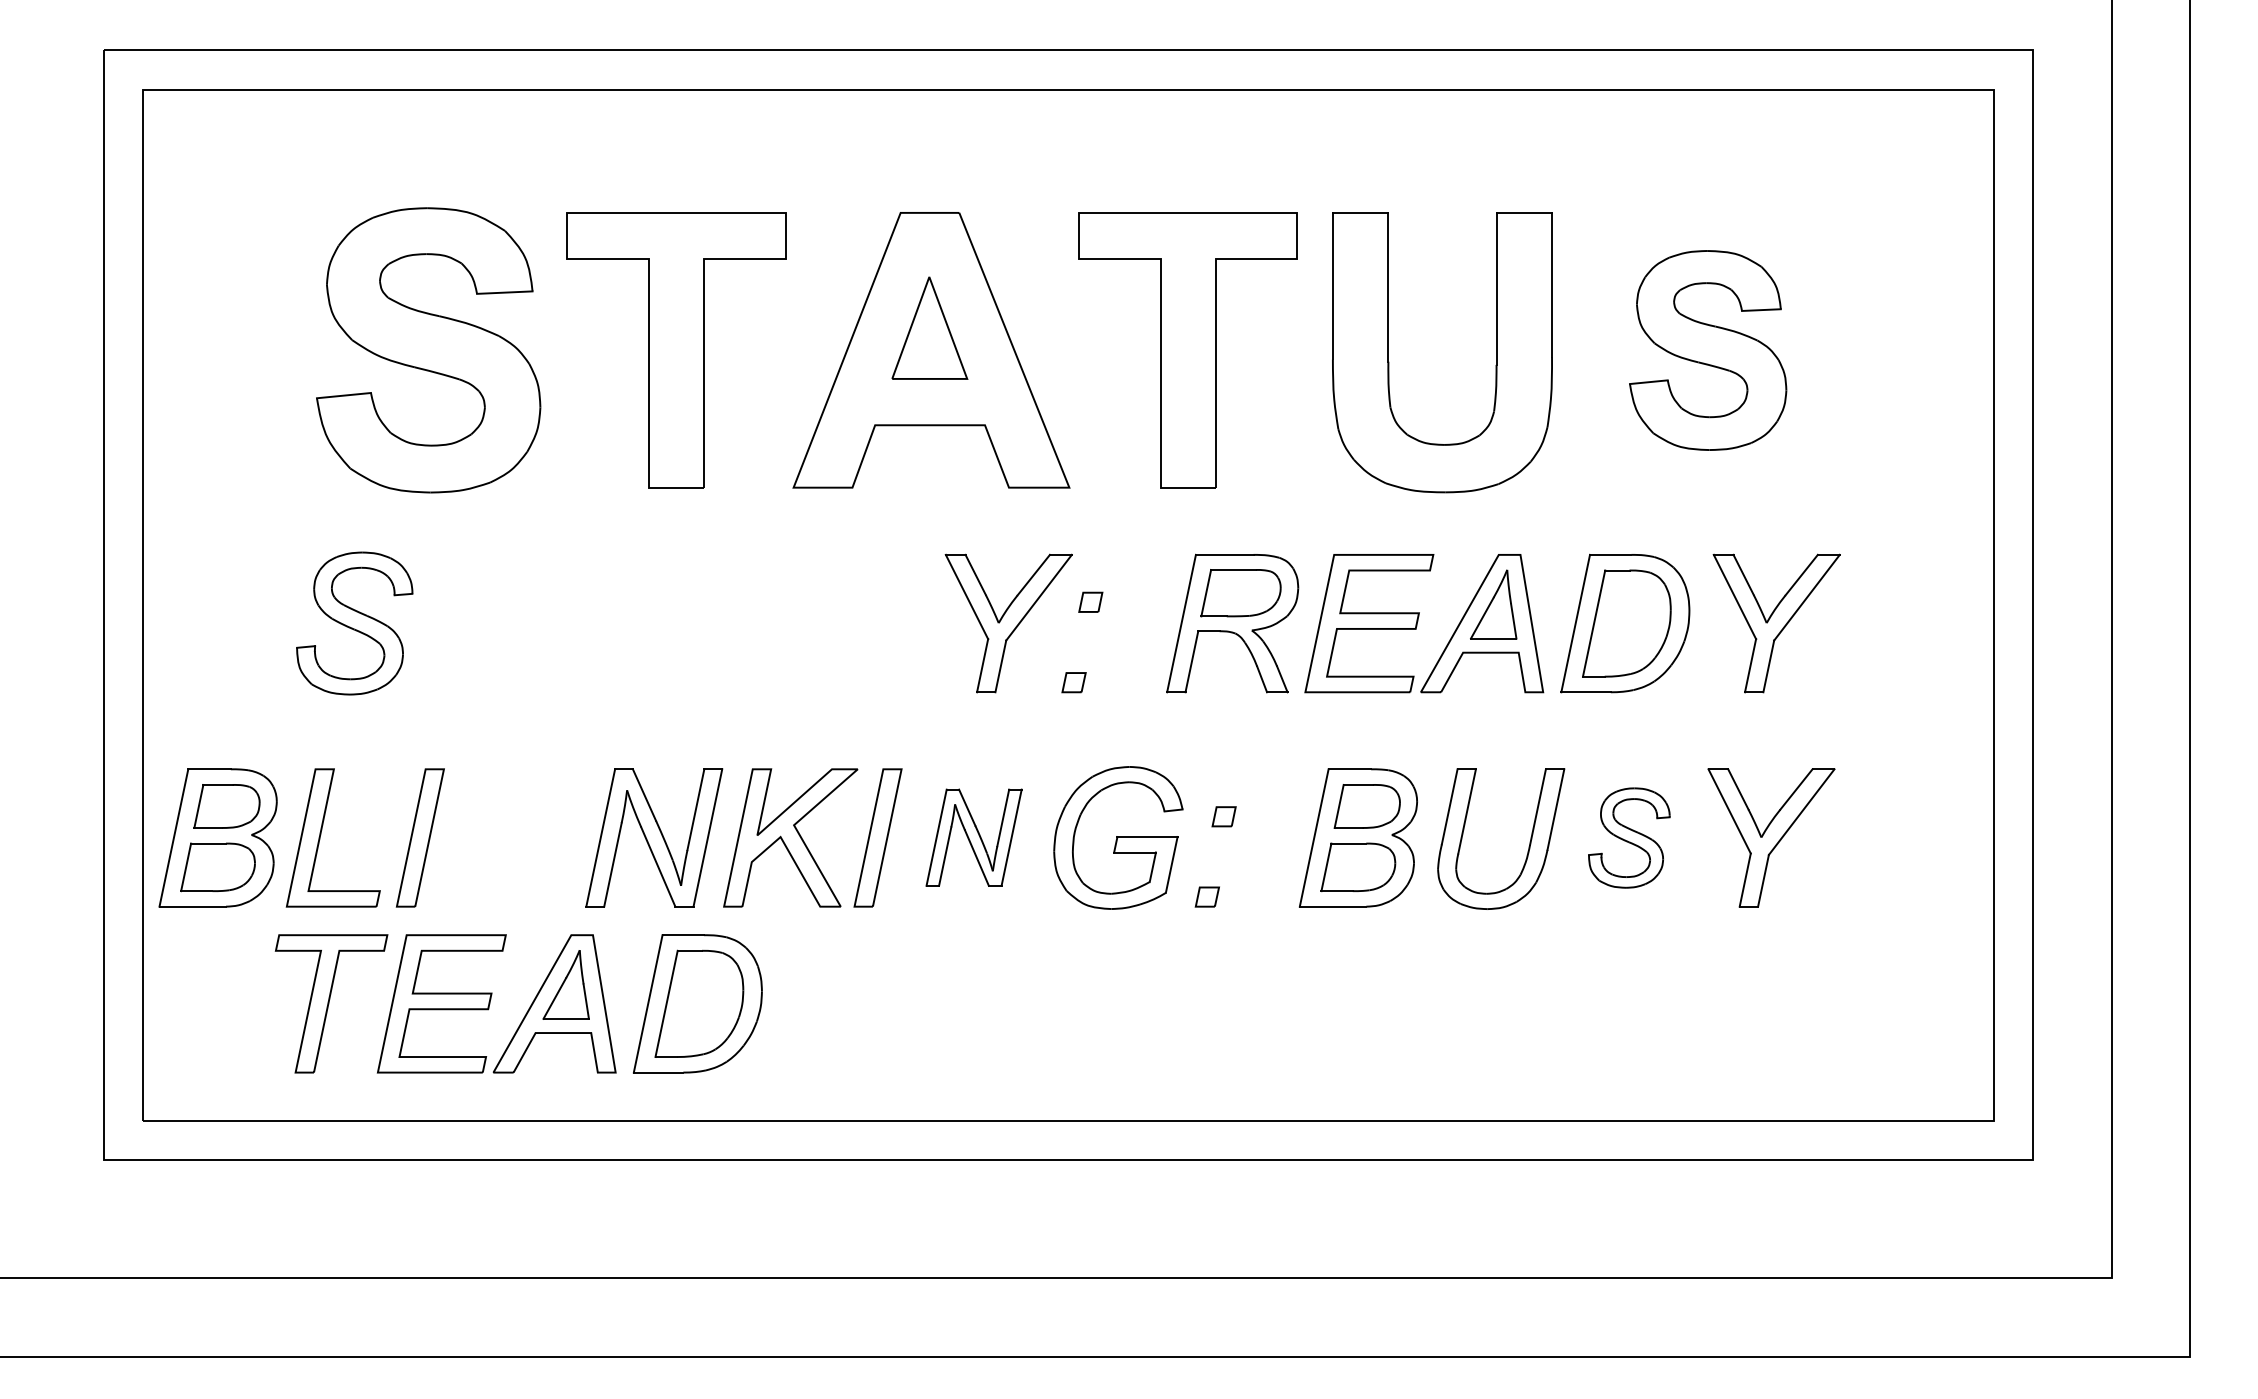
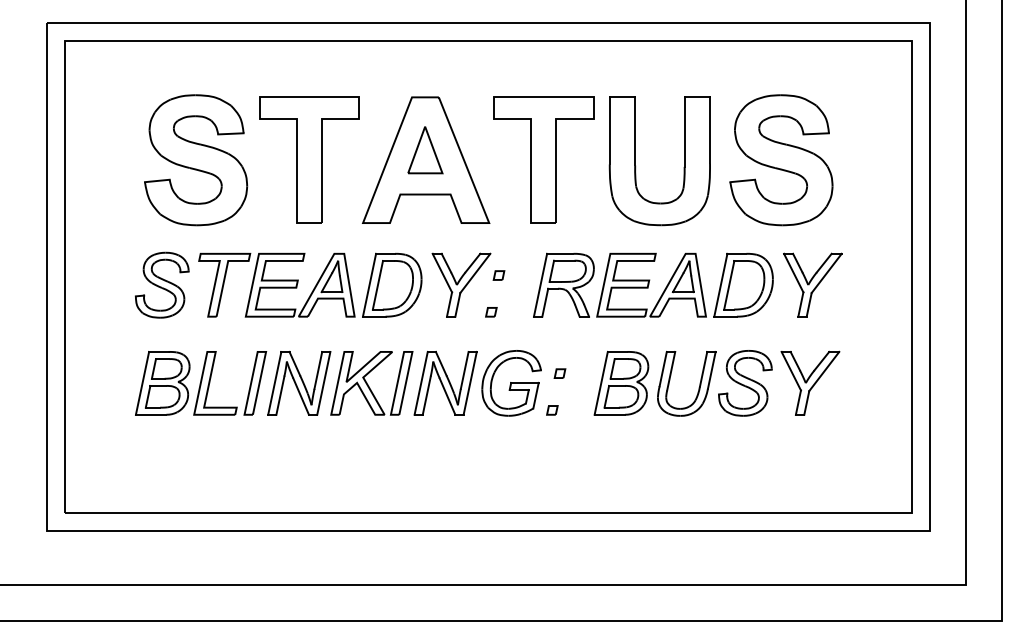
part: (1708, 350) -> (781, 160), size x1.43
part: (973, 836) -> (445, 382), size x1.43
part: (302, 838) -> (201, 383), moved
part: (1629, 838) -> (745, 383), size x1.43
part: (519, 1002) -> (310, 284), moved

